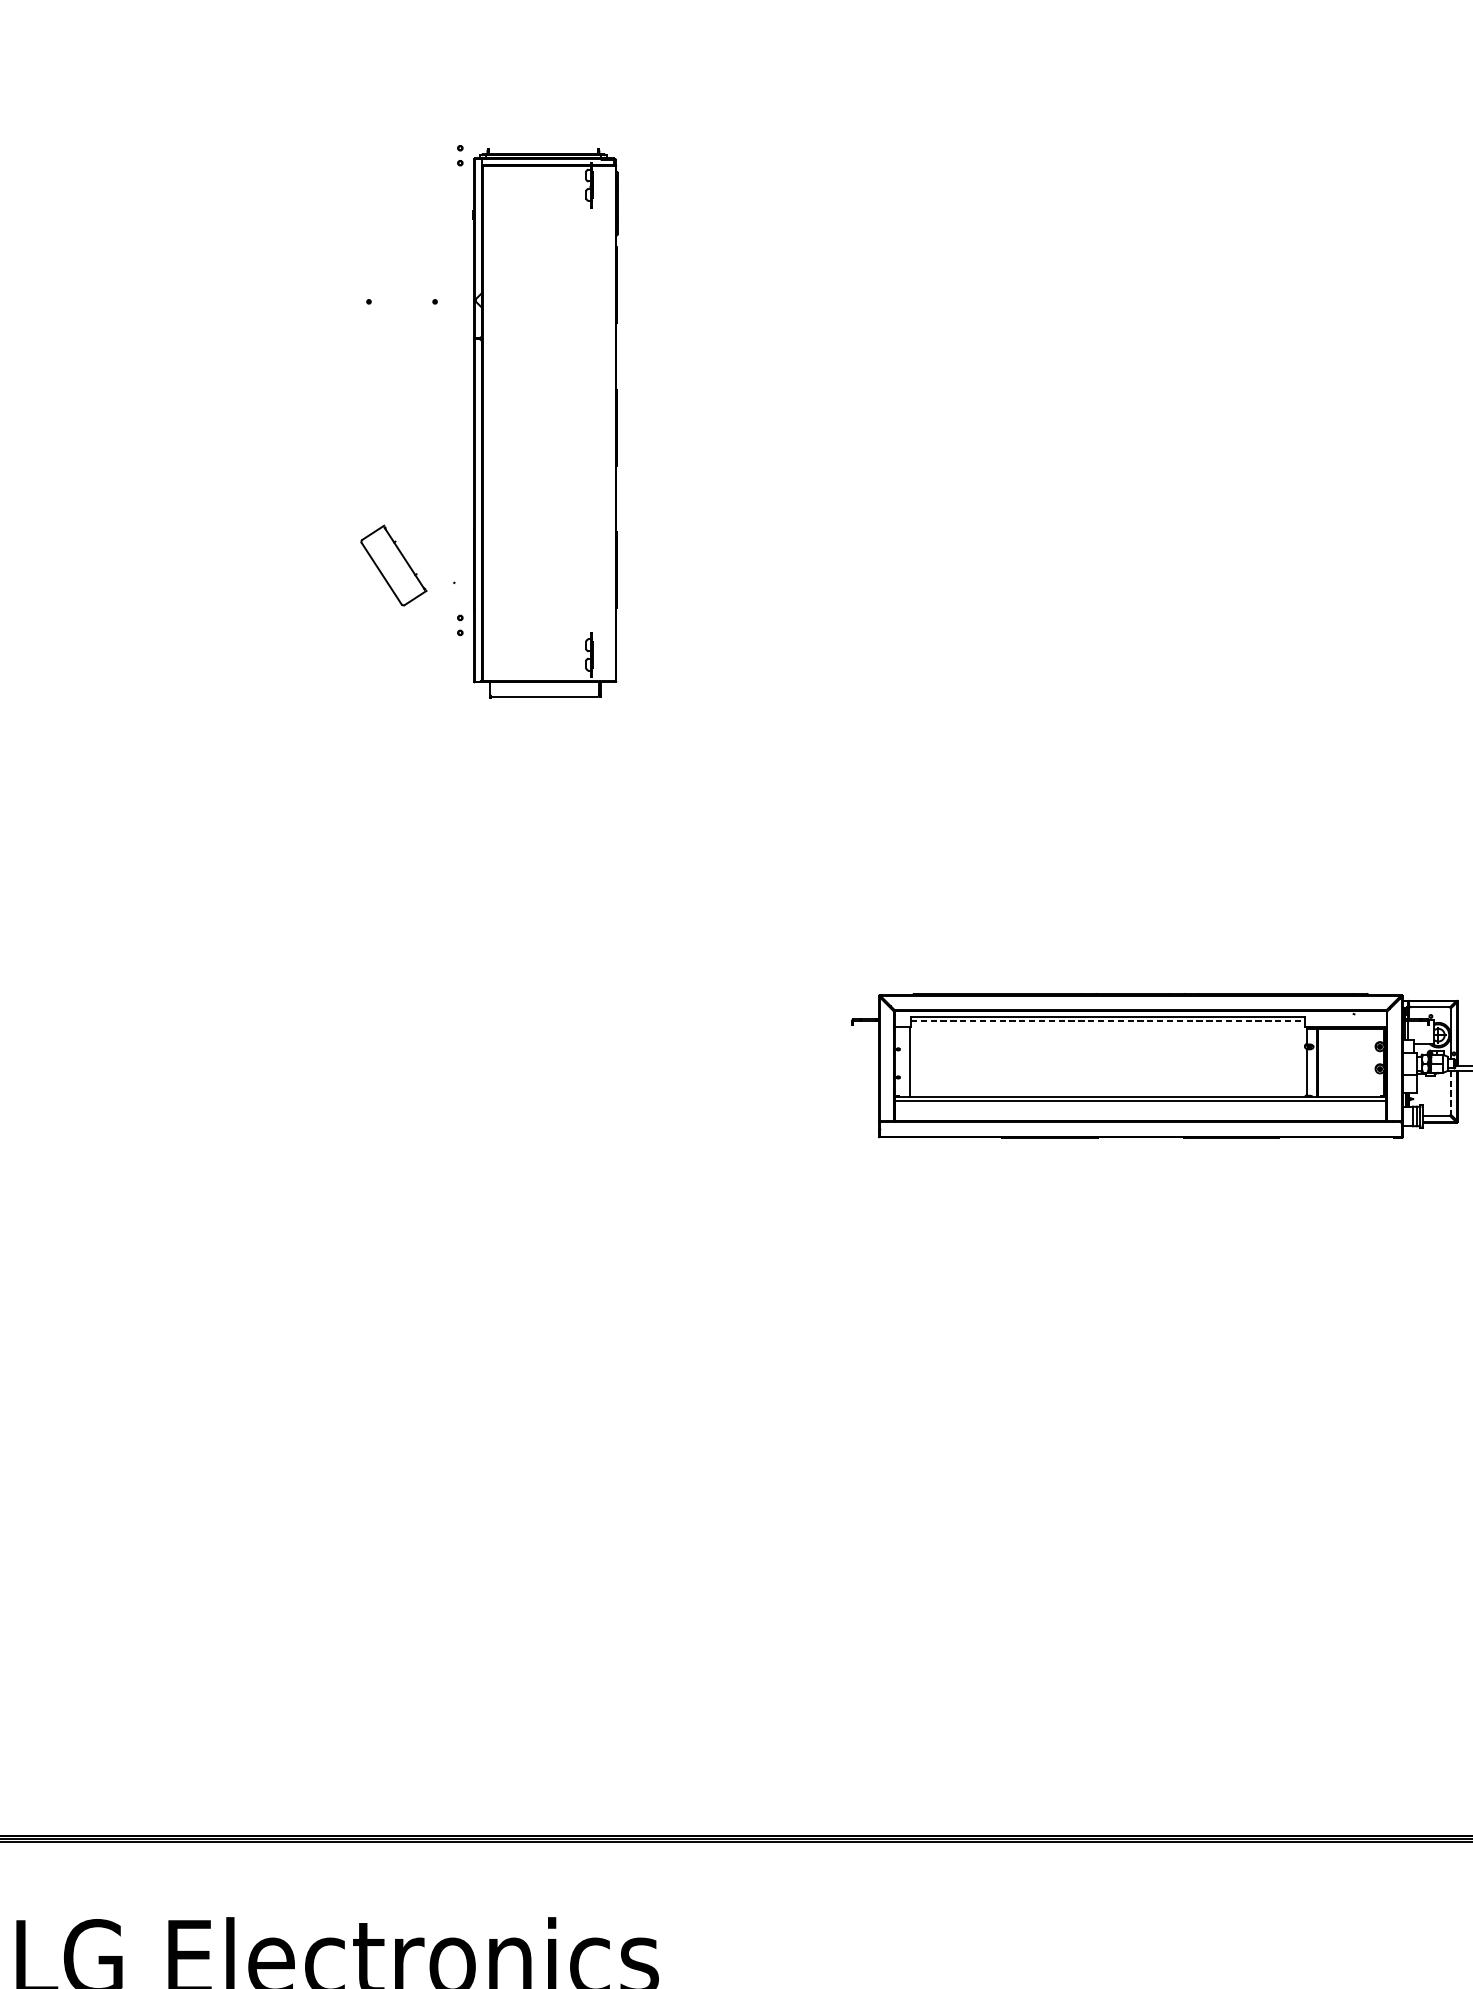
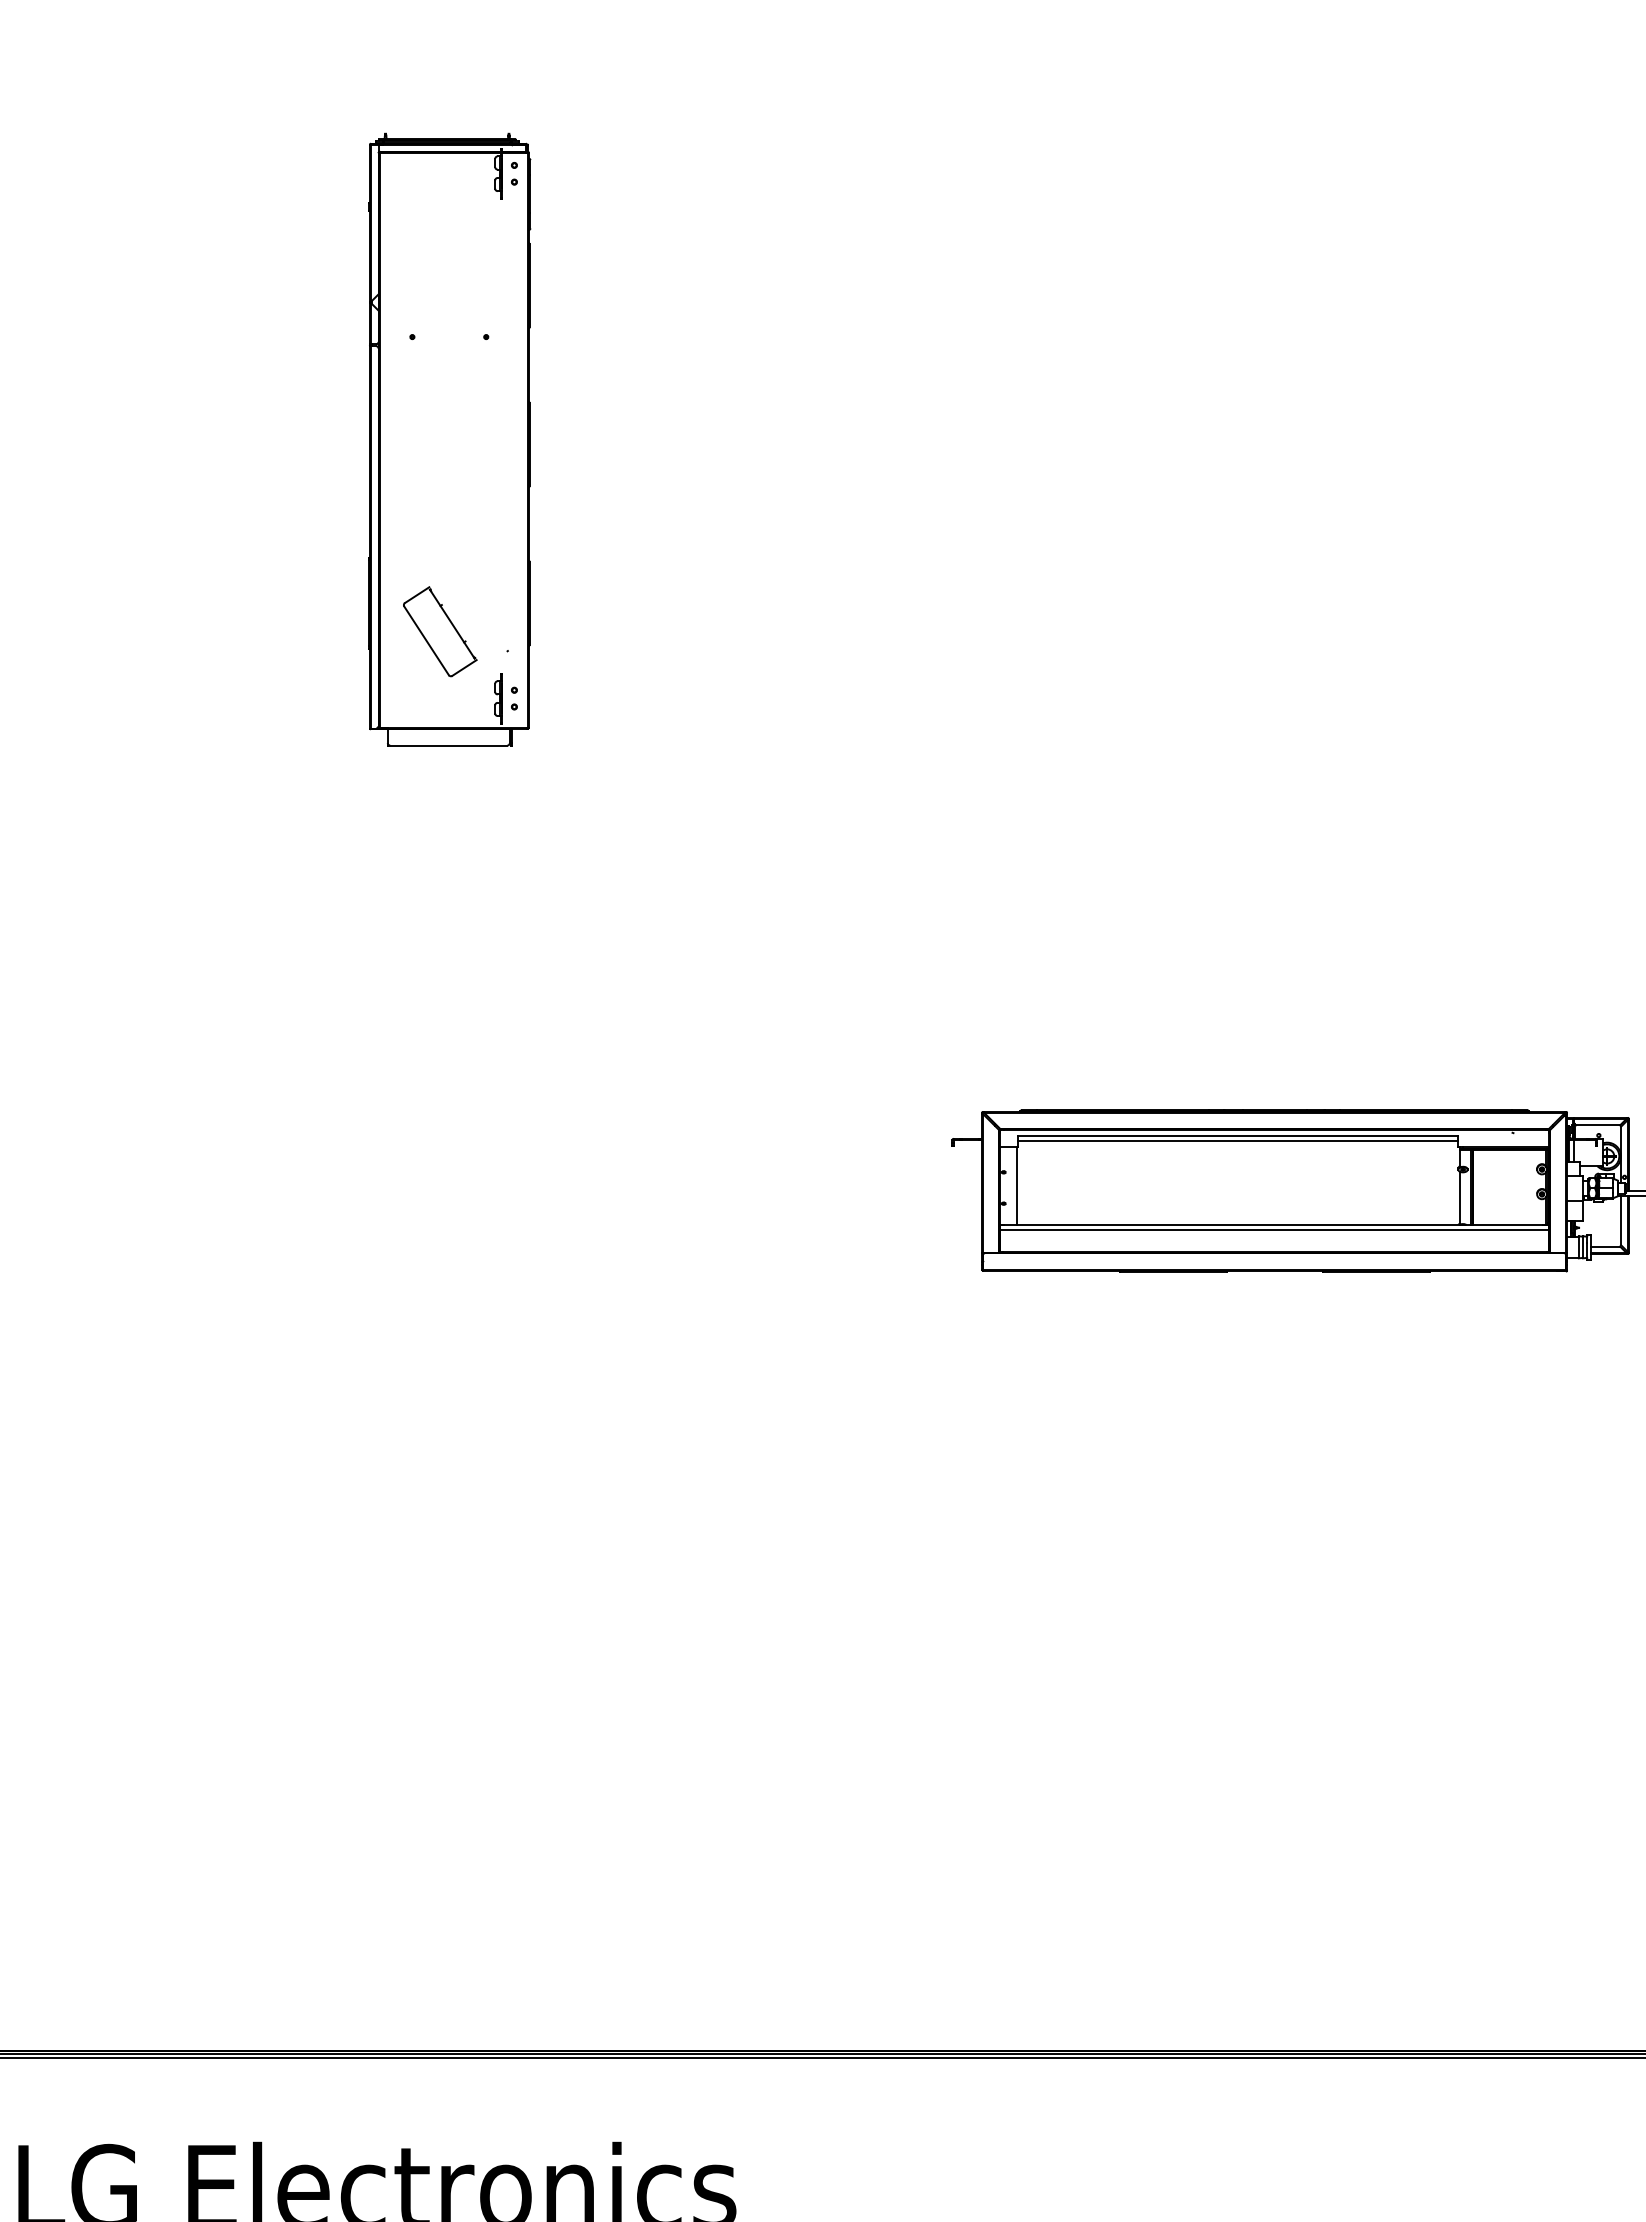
part: (545, 423) -> (449, 439), moved
line: (1108, 1021) -> (1238, 1141), dashed -> solid
line: (1451, 1092) -> (1621, 1220), dashed -> solid

